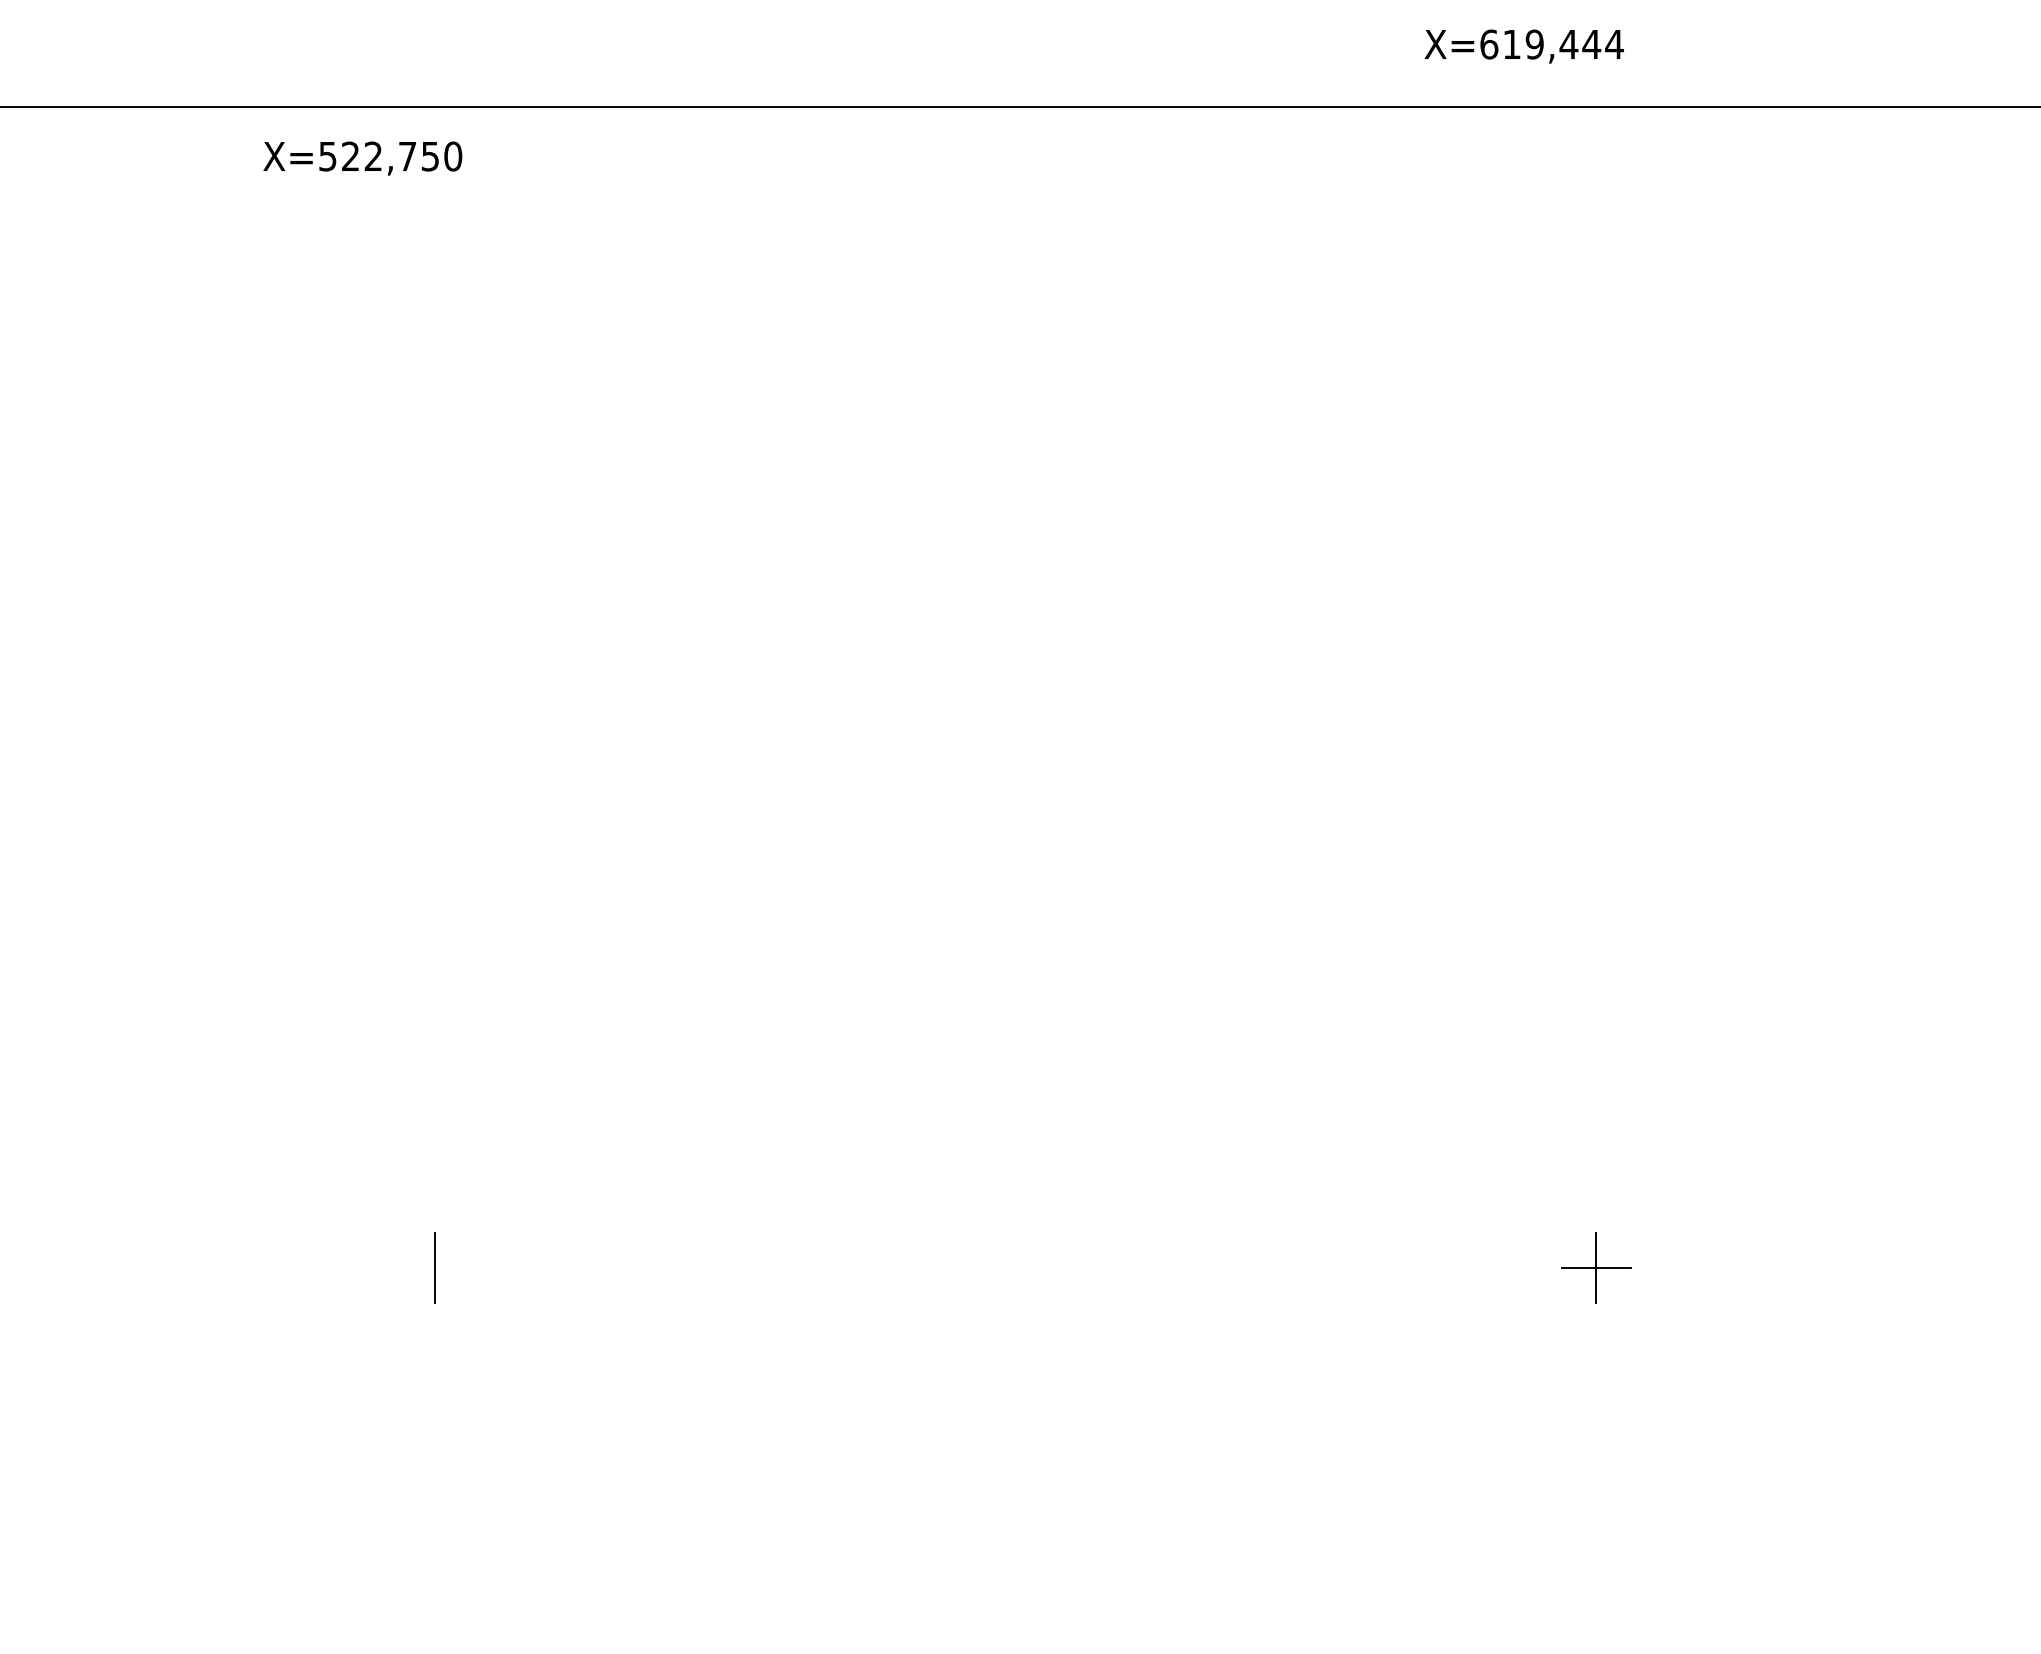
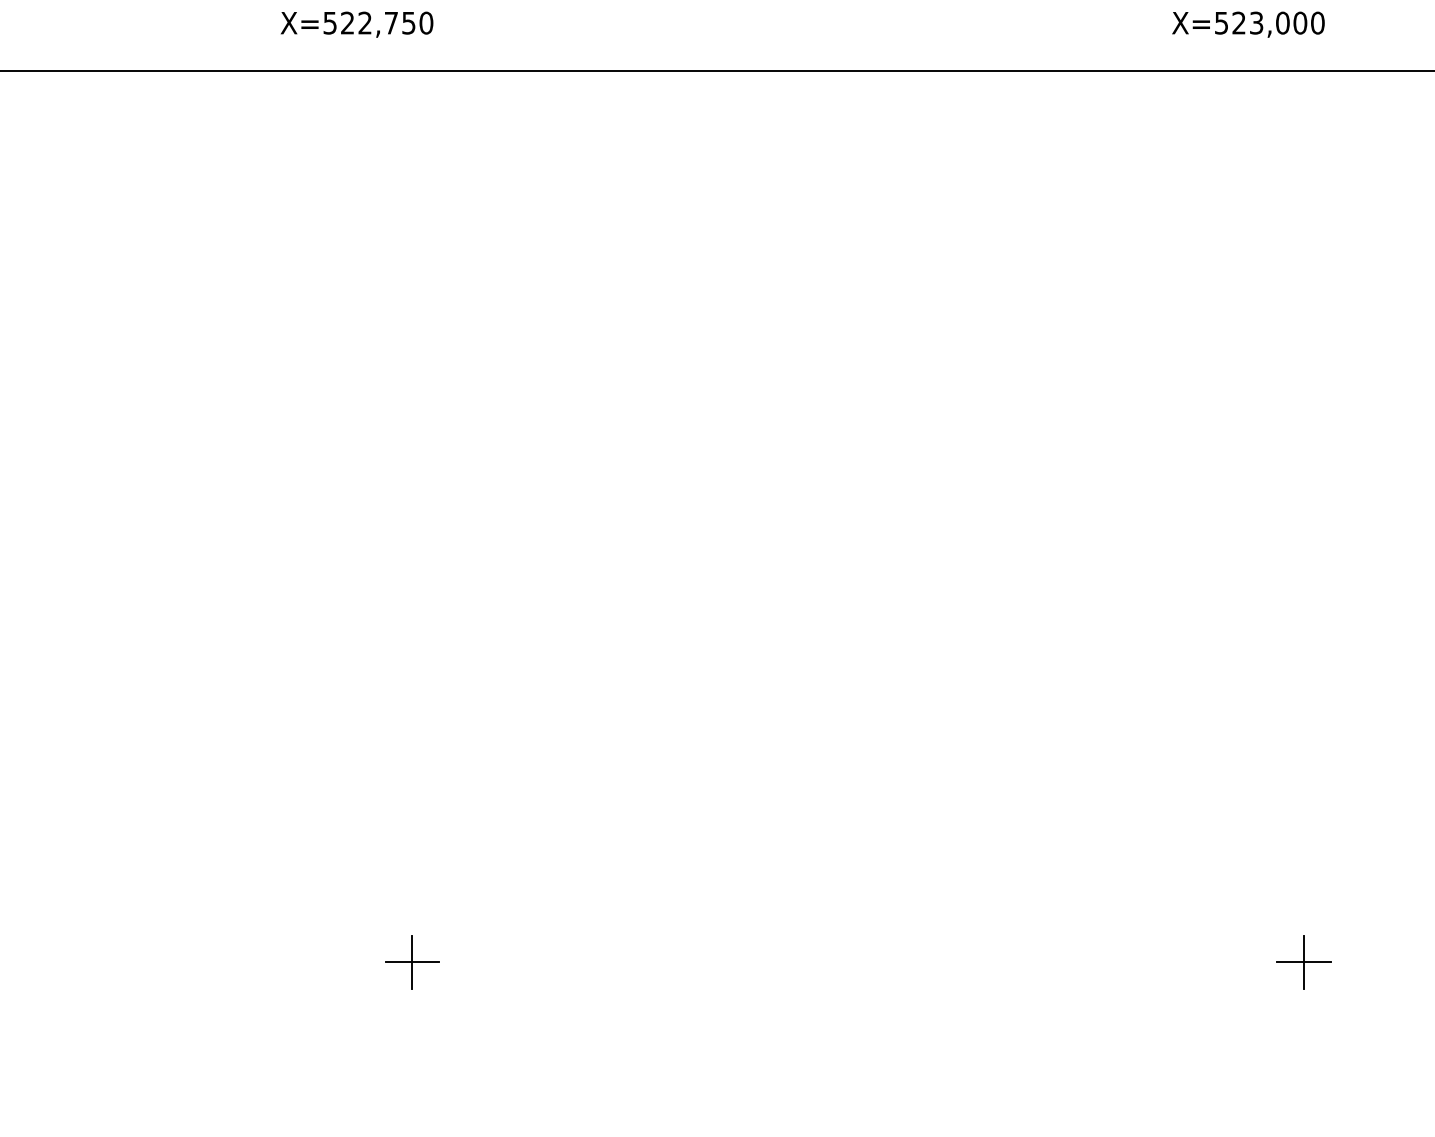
text: (1551, 44) -> (1269, 23), X=619,444 -> X=523,000
text: (362, 158) -> (356, 24), moved
line: (434, 1267) -> (412, 961), added

